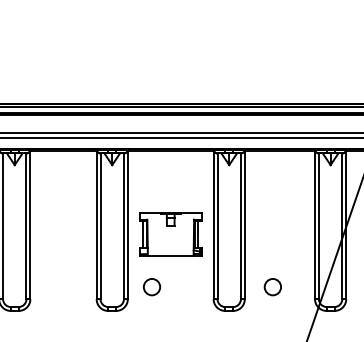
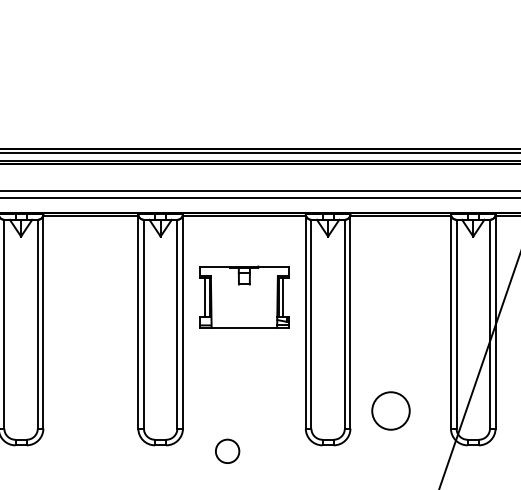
part: (170, 234) -> (244, 297), moved
circle: (152, 287) -> (228, 451), moved
circle: (272, 287) -> (390, 411), size x1.6

